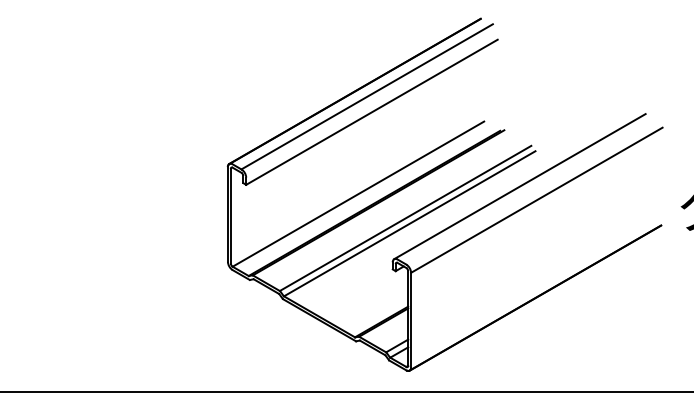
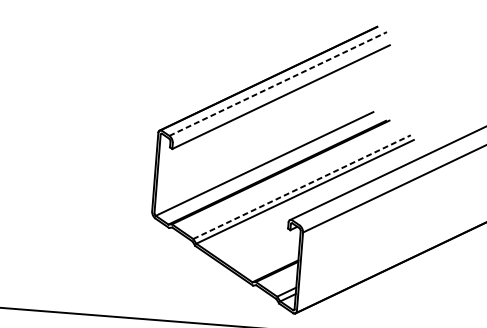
line: (367, 96) -> (278, 83), solid -> dashed
line: (406, 218) -> (302, 187), solid -> dashed

